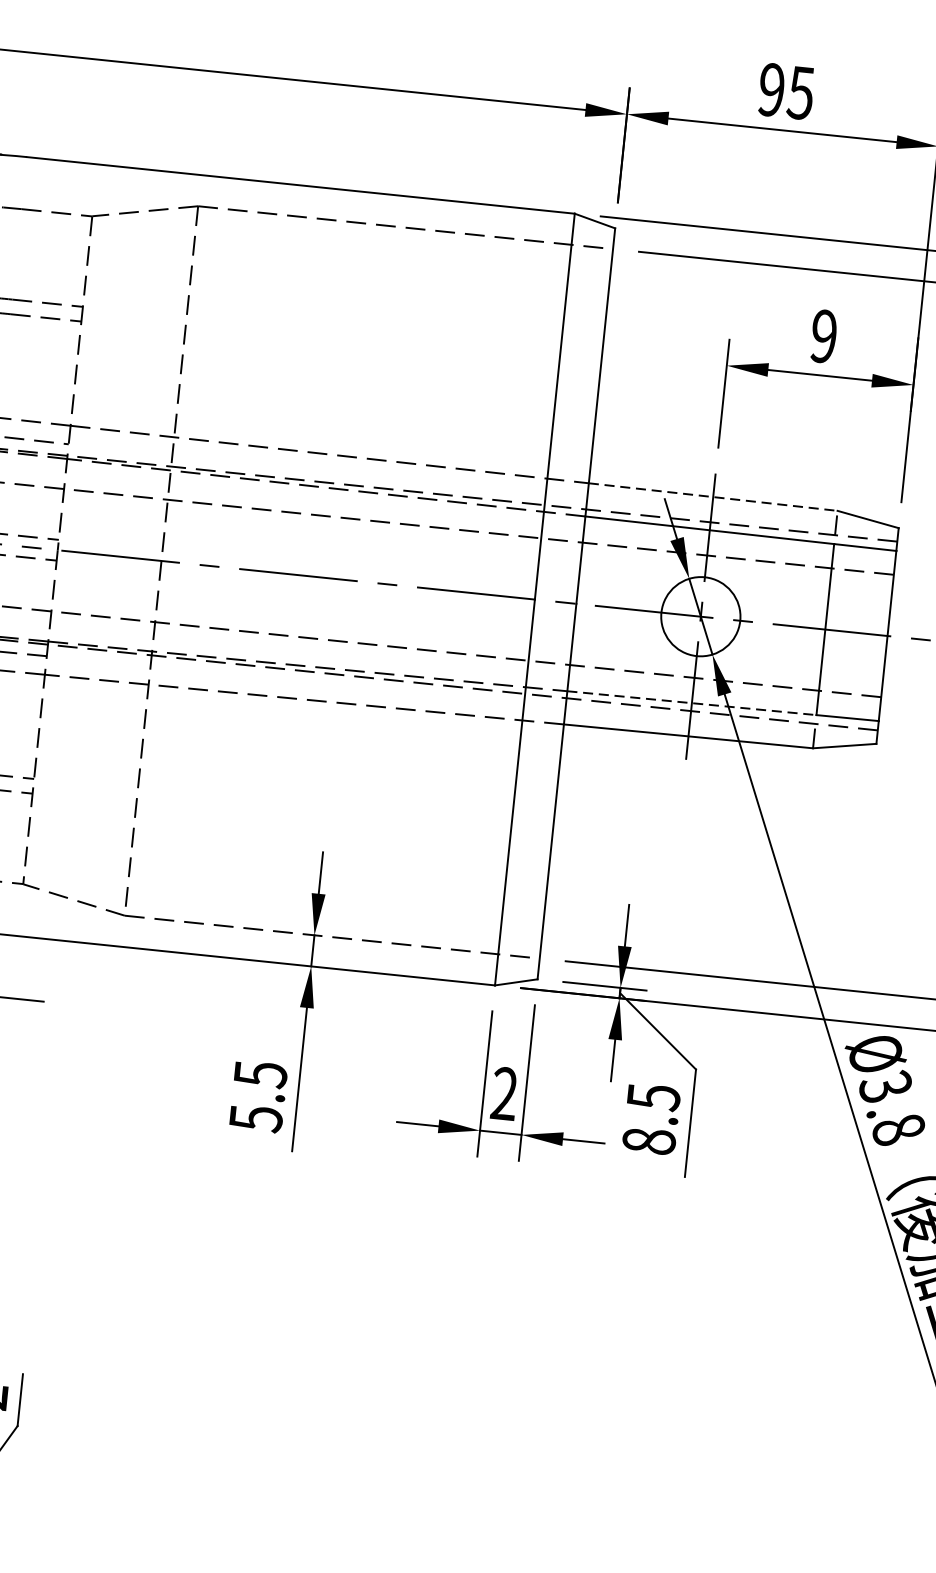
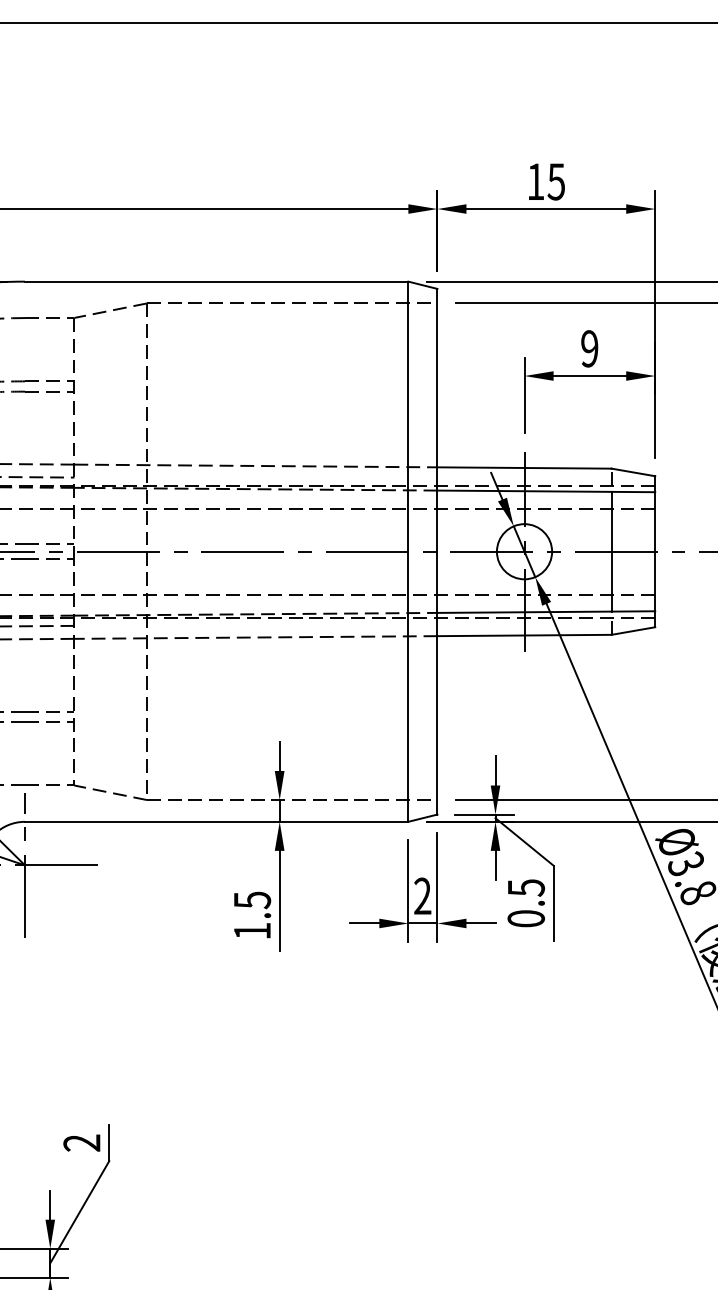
text: (771, 89) -> (535, 181), 95 -> 15
line: (714, 497) -> (525, 468), dashed -> solid
line: (693, 703) -> (525, 612), dashed -> solid
text: (256, 1119) -> (252, 931), 5.5 -> 1.5
text: (648, 1140) -> (525, 918), 8.5 -> 0.5

